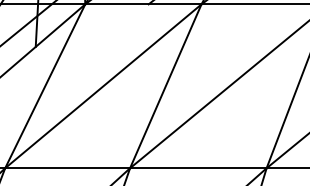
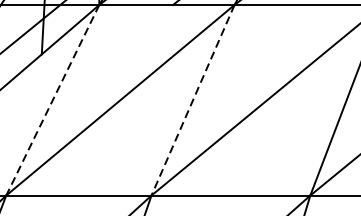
line: (45, 86) -> (53, 100), solid -> dashed
line: (165, 86) -> (192, 100), solid -> dashed

